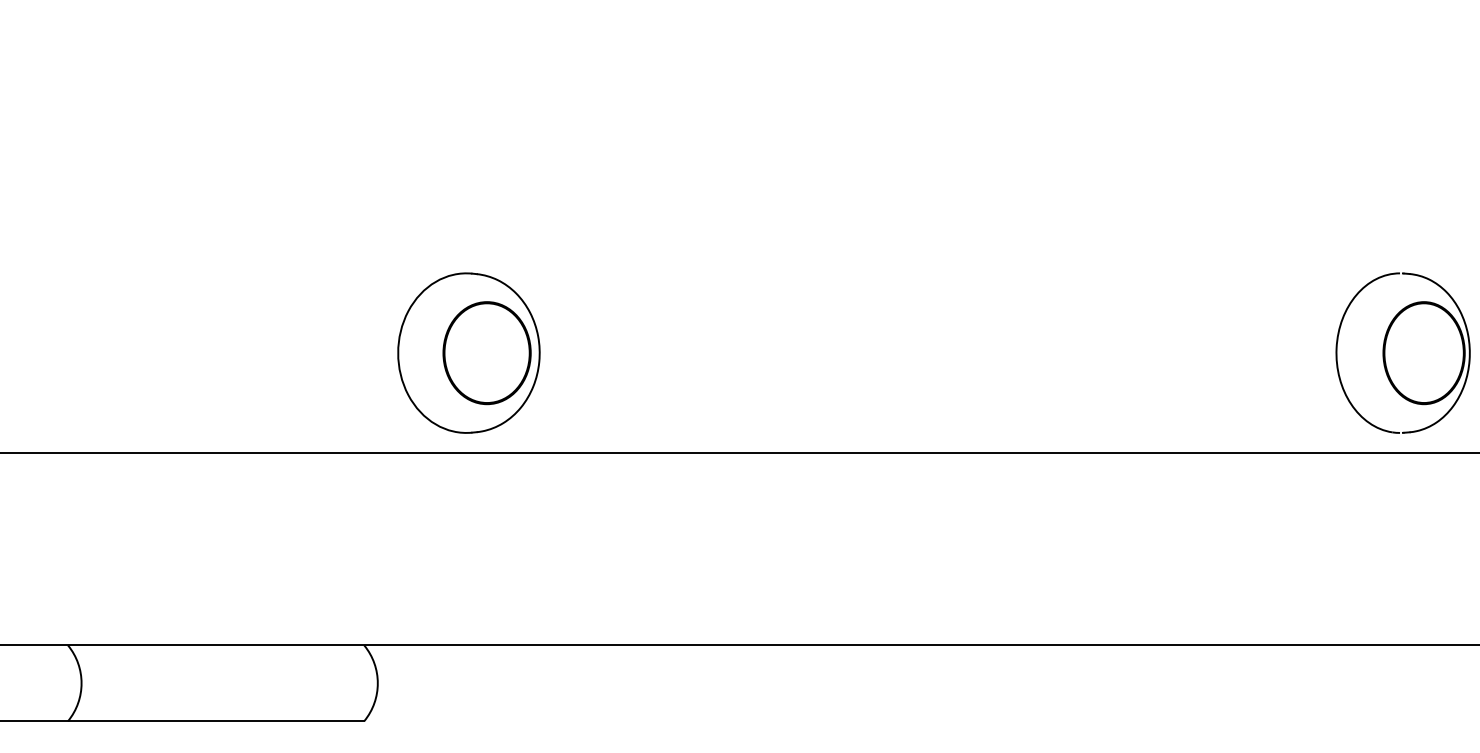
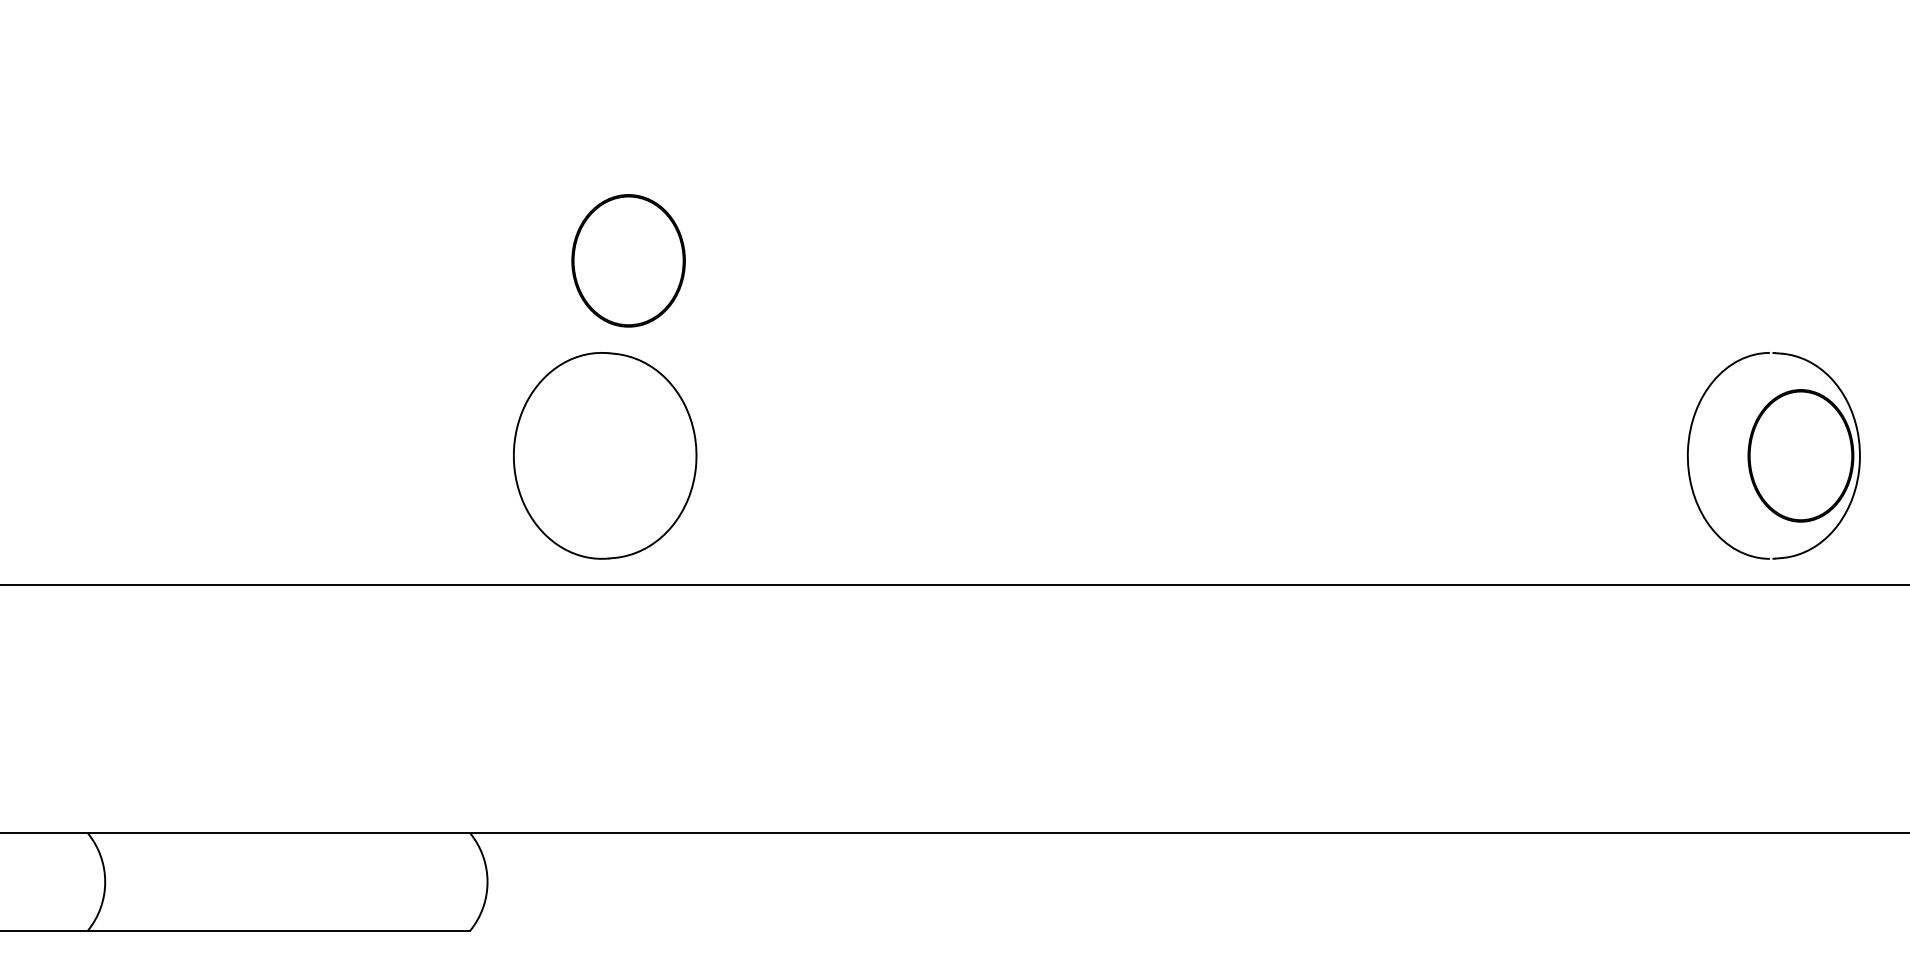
part: (487, 352) -> (628, 260), moved
part: (1402, 352) -> (1773, 455), moved

